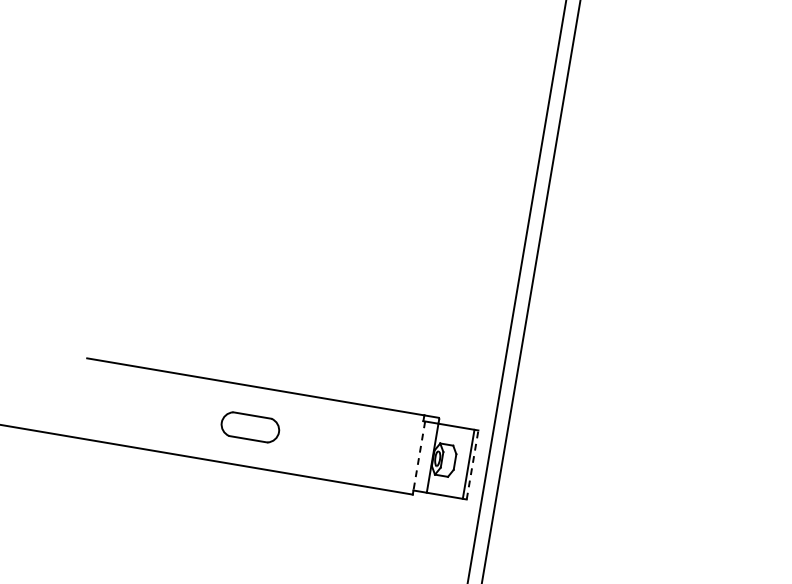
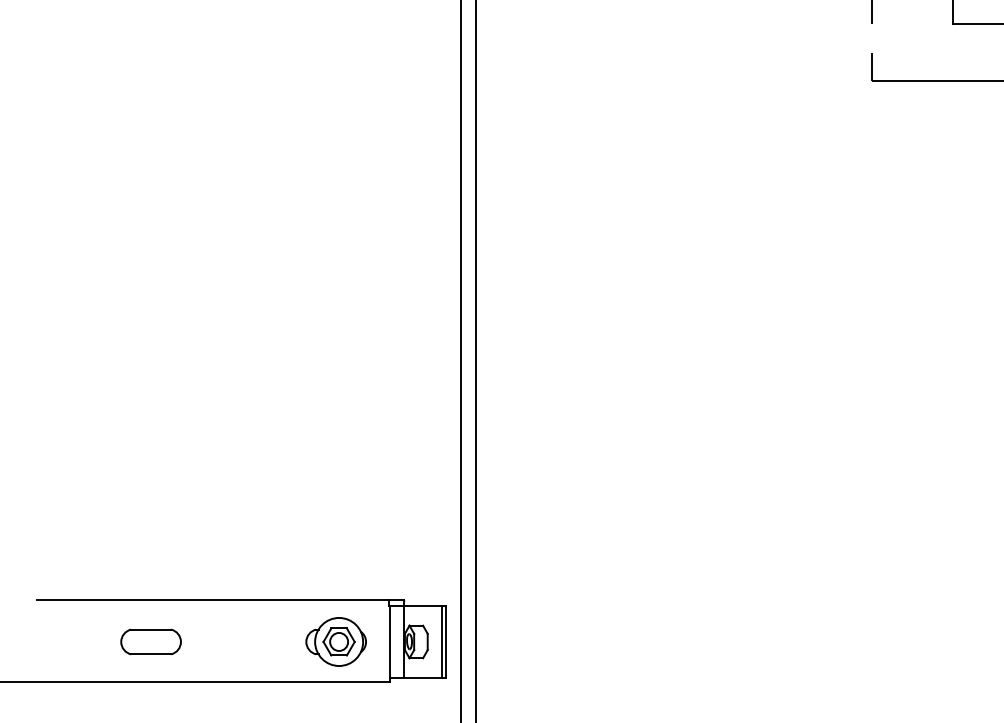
part: (249, 426) -> (150, 641), moved
part: (366, 446) -> (335, 641), added
line: (419, 456) -> (390, 642), dashed -> solid
line: (473, 464) -> (446, 641), dashed -> solid

